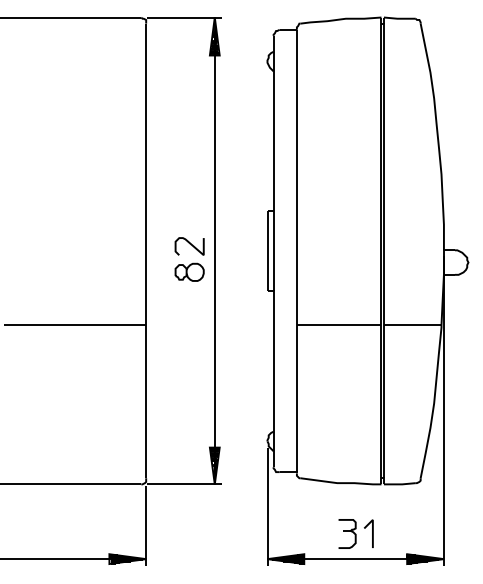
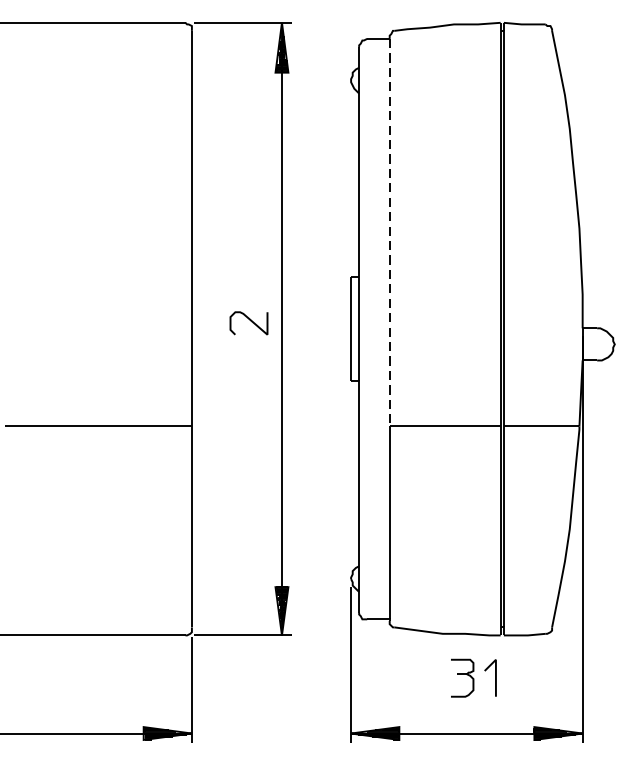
line: (296, 177) -> (389, 232), solid -> dashed
part: (189, 271) -> (248, 356), removed
part: (355, 533) -> (473, 677), moved

